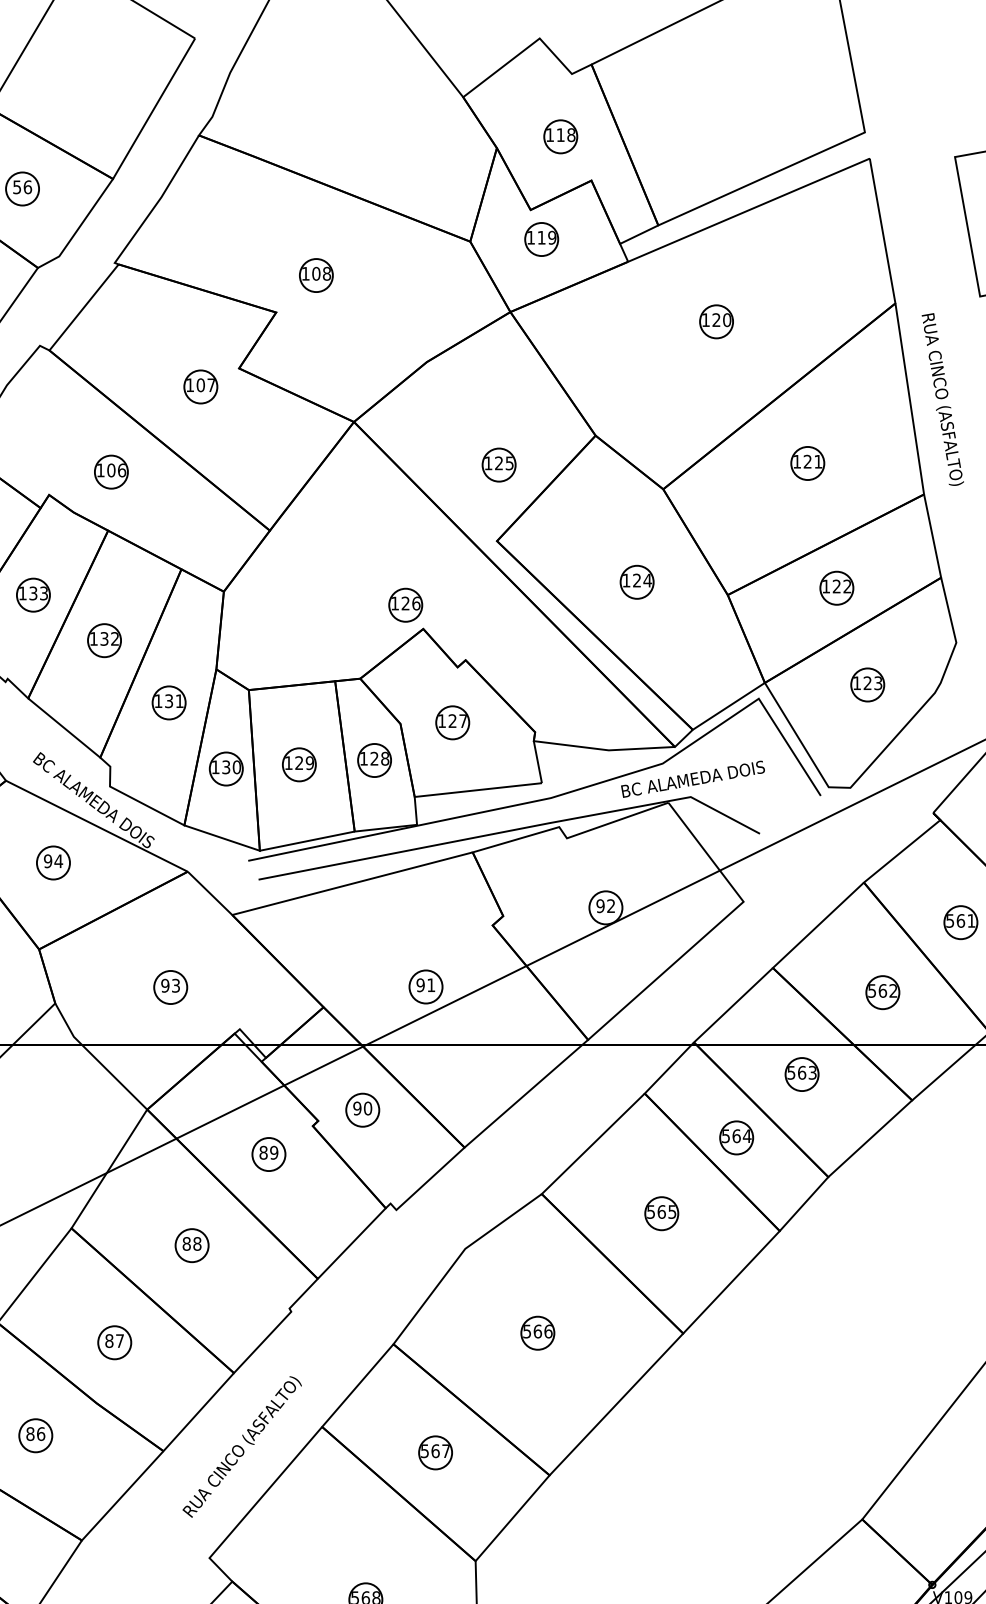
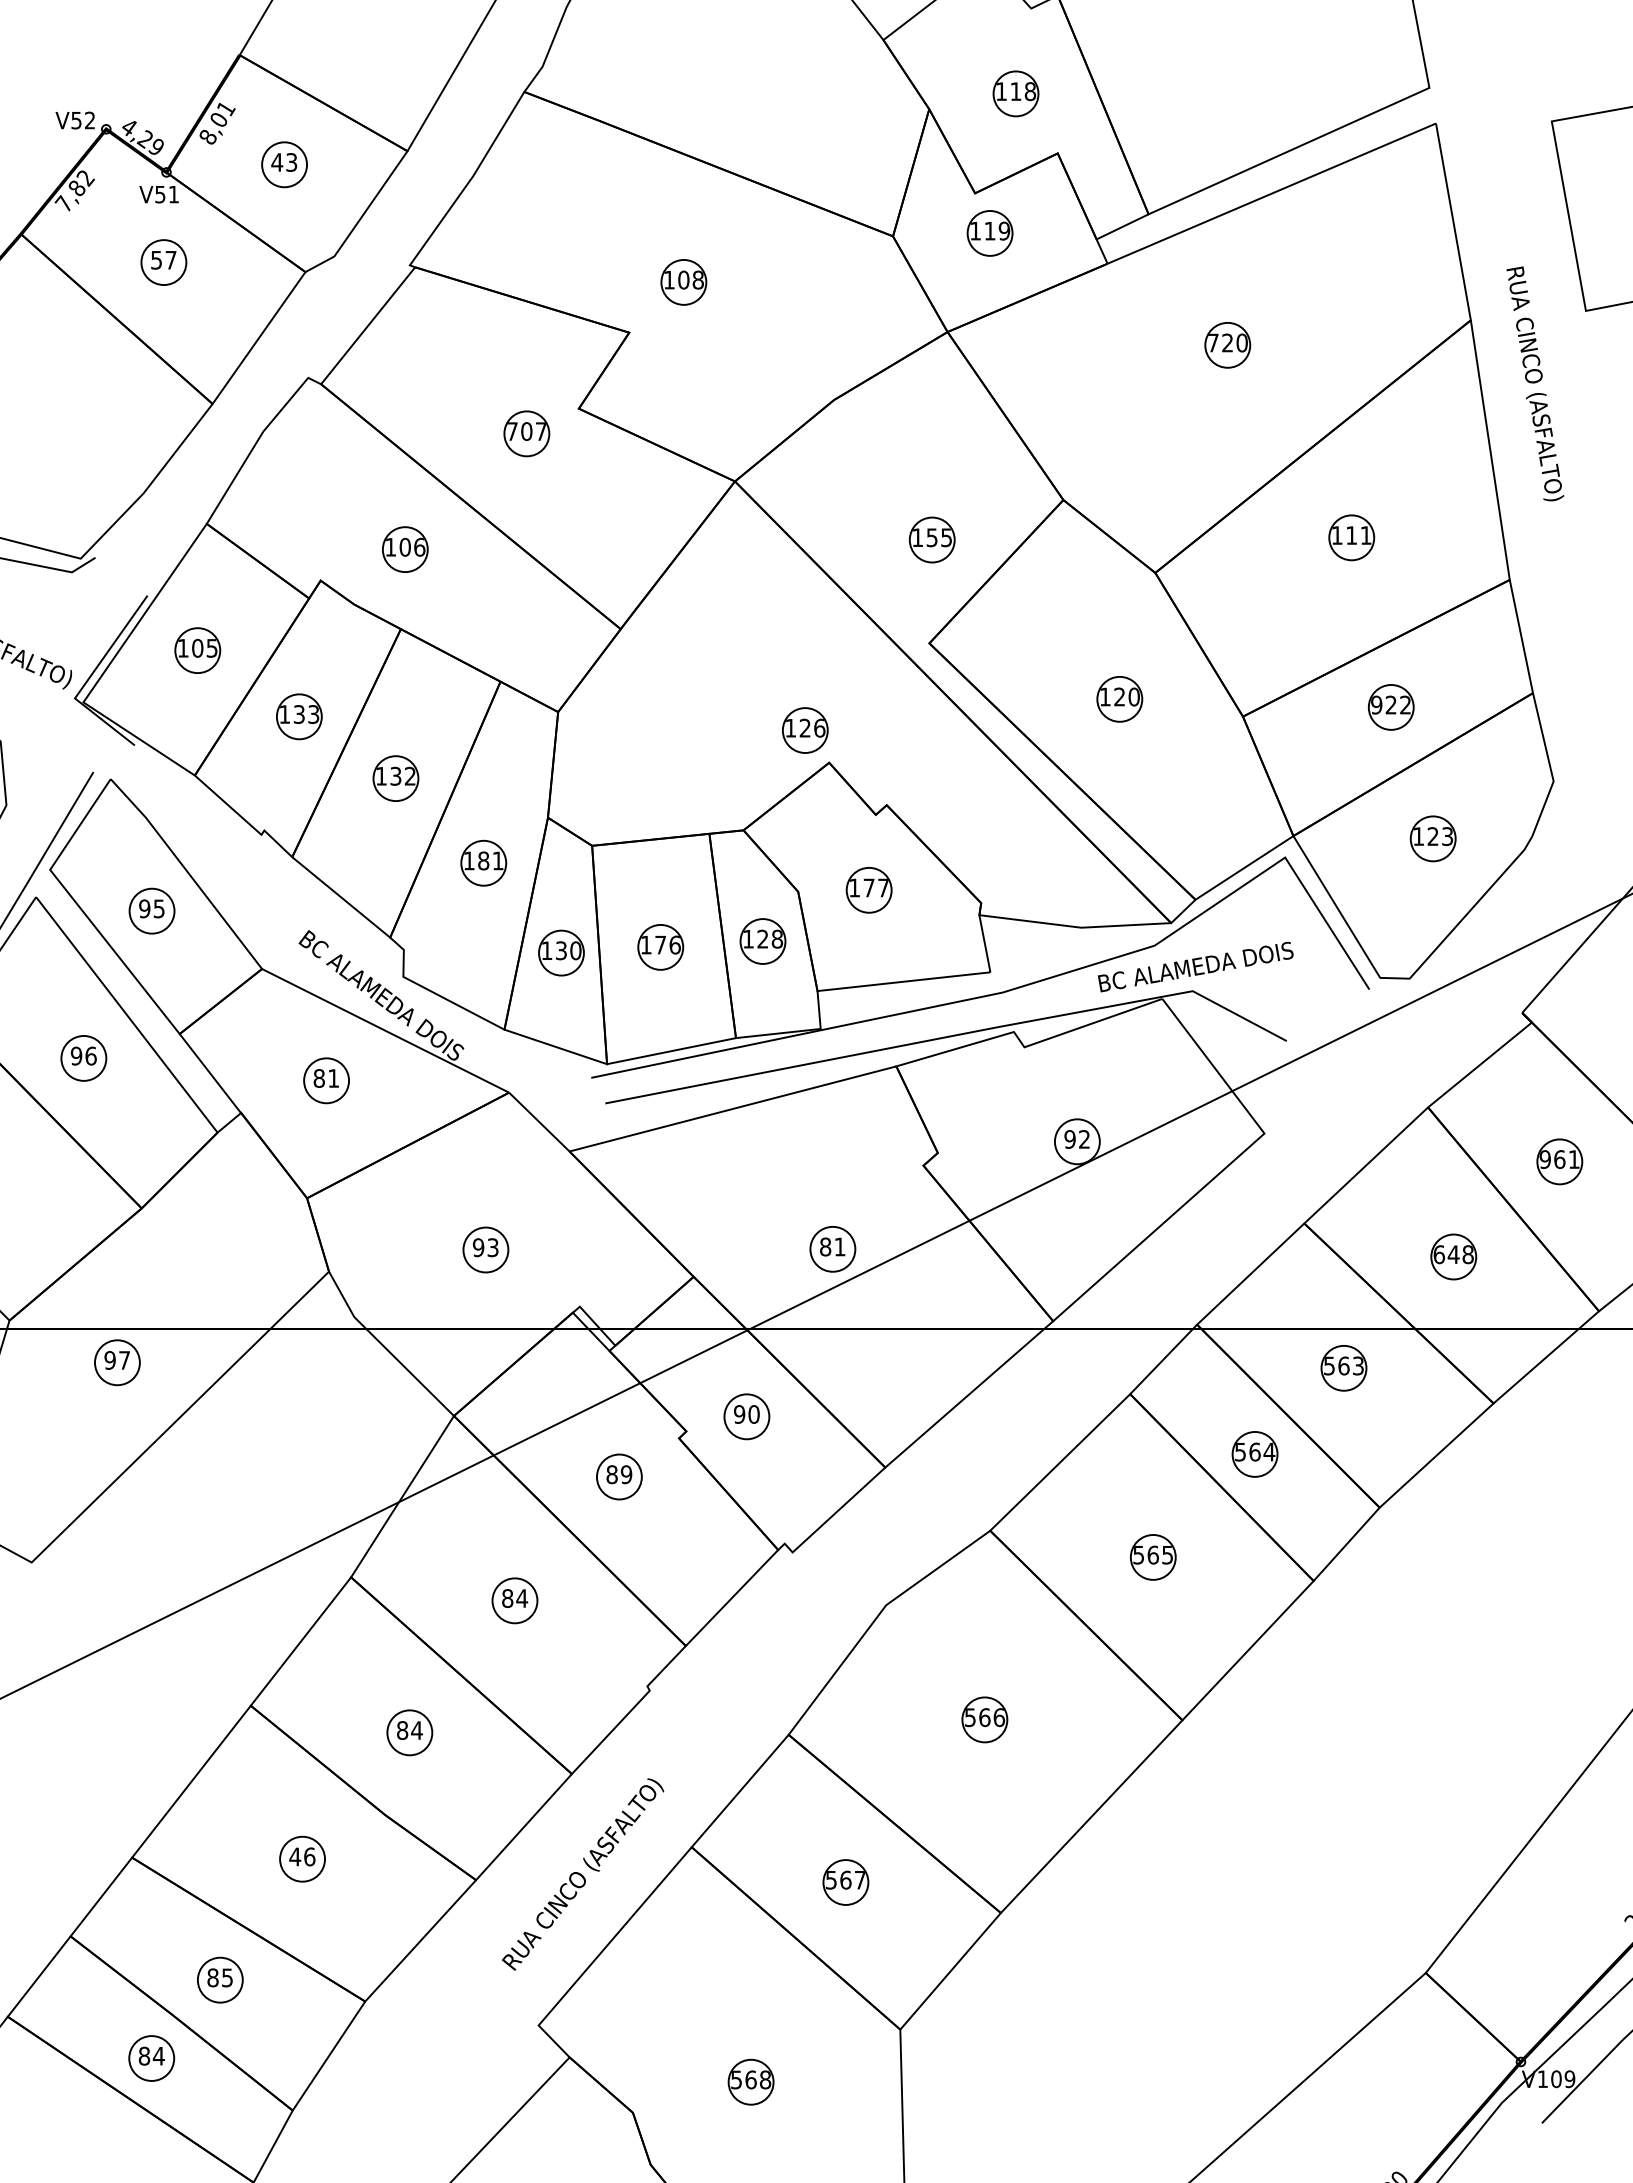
text: (22, 187) -> (284, 162), 56 -> 43
text: (706, 319) -> (1213, 342), 120 -> 720
text: (190, 385) -> (512, 431), 107 -> 707
text: (943, 399) -> (1535, 383), moved
text: (807, 461) -> (1351, 535), 121 -> 111
text: (498, 463) -> (931, 537), 125 -> 155
text: (647, 580) -> (1134, 696), 124 -> 120
text: (826, 586) -> (1376, 704), 122 -> 922
text: (168, 700) -> (483, 860), 131 -> 181
text: (452, 720) -> (868, 887), 127 -> 177
text: (304, 762) -> (667, 944), 129 -> 176
text: (53, 861) -> (326, 1078), 94 -> 81
text: (949, 920) -> (1544, 1159), 561 -> 961
text: (420, 984) -> (825, 1246), 91 -> 81
text: (882, 990) -> (1453, 1254), 562 -> 648
text: (197, 1243) -> (522, 1598), 88 -> 84
text: (119, 1341) -> (416, 1730), 87 -> 84
text: (30, 1433) -> (295, 1856), 86 -> 46

